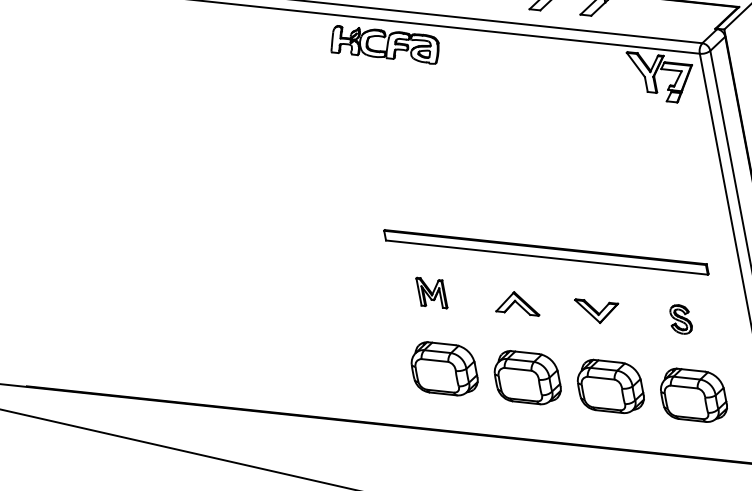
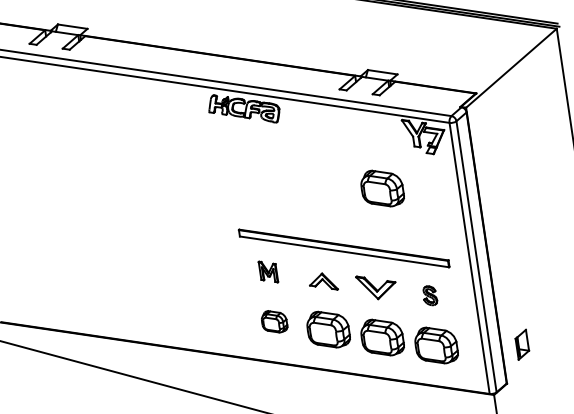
part: (601, 158) -> (382, 188), added
part: (596, 310) -> (375, 287), size x1.4
part: (444, 368) -> (274, 321), size x0.6

